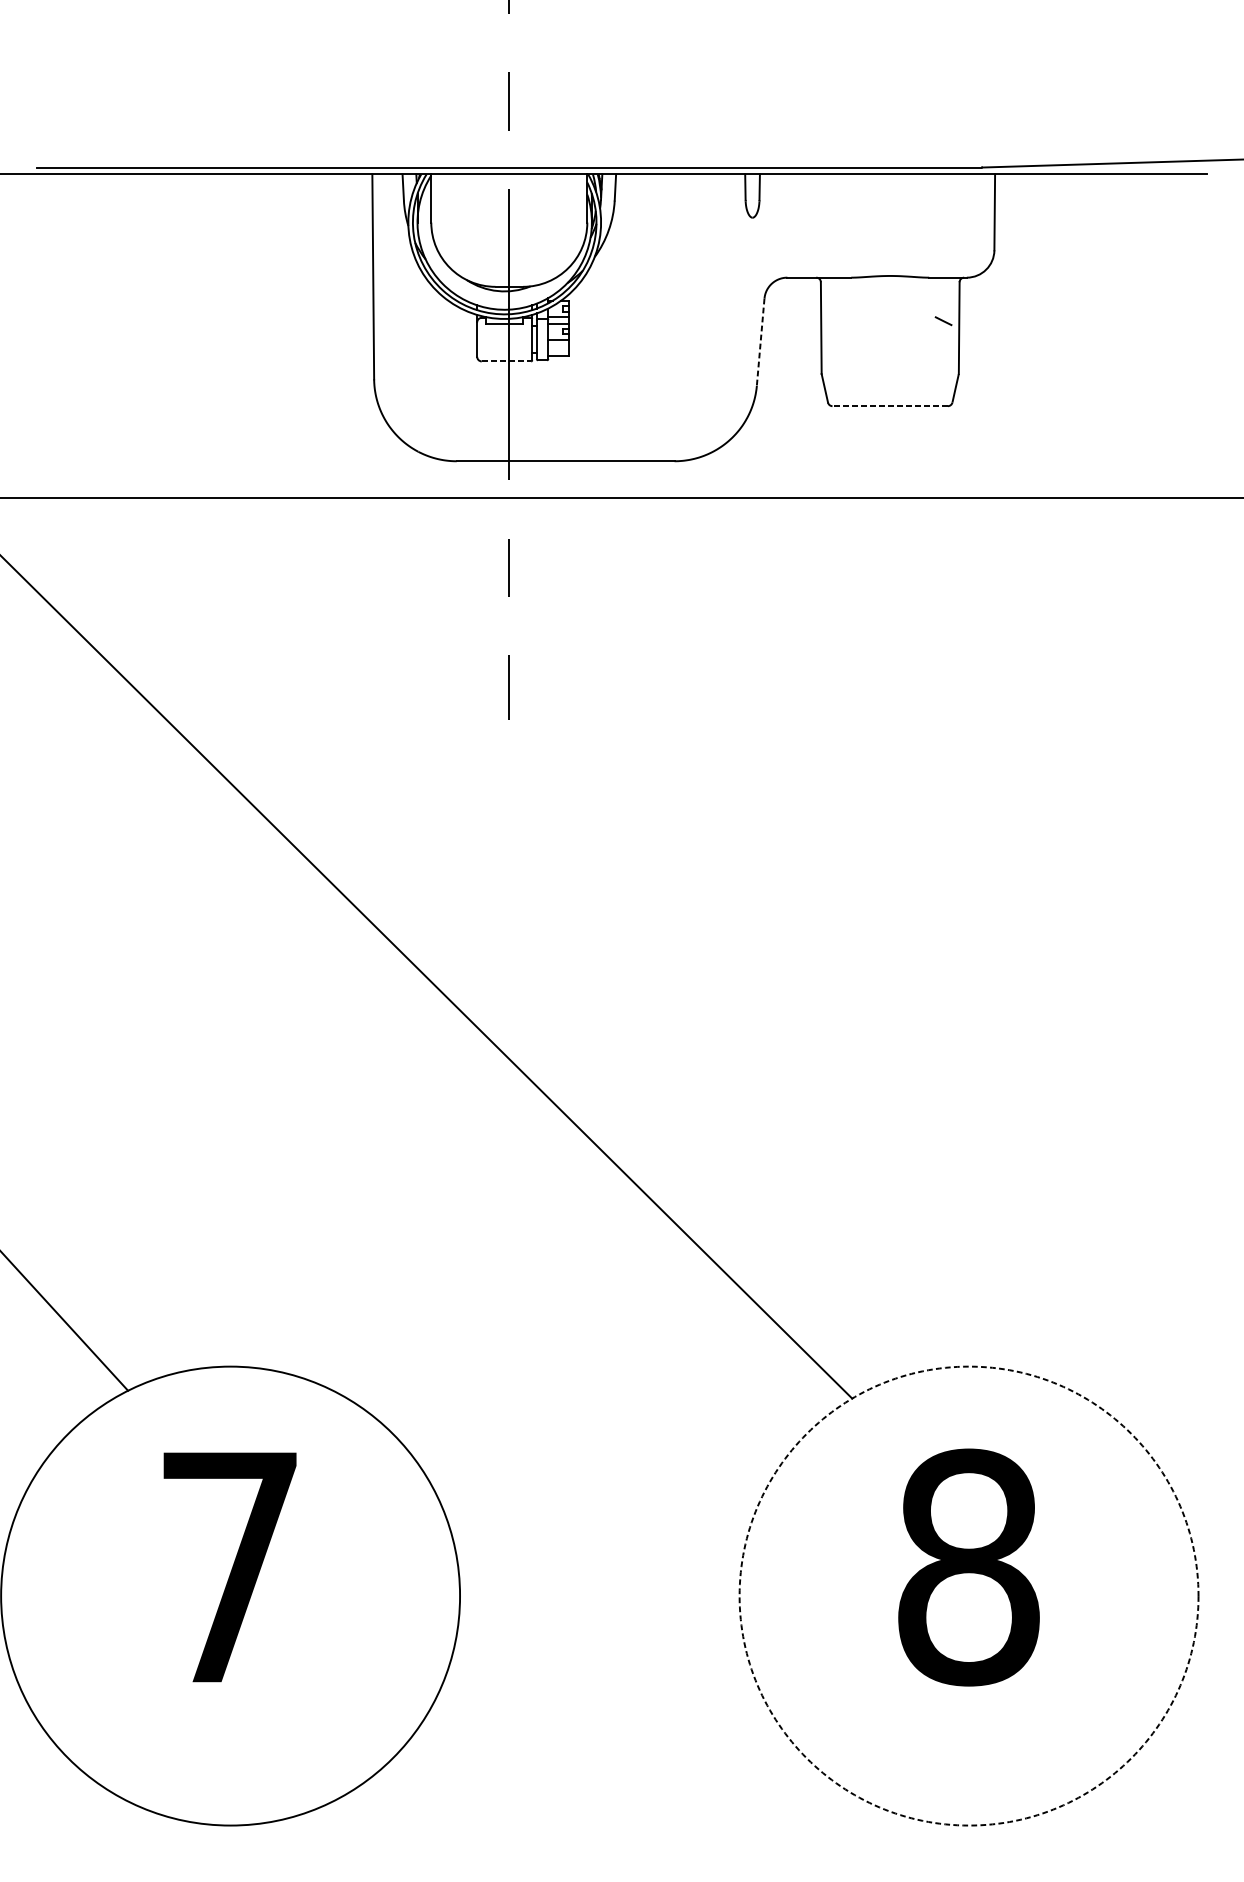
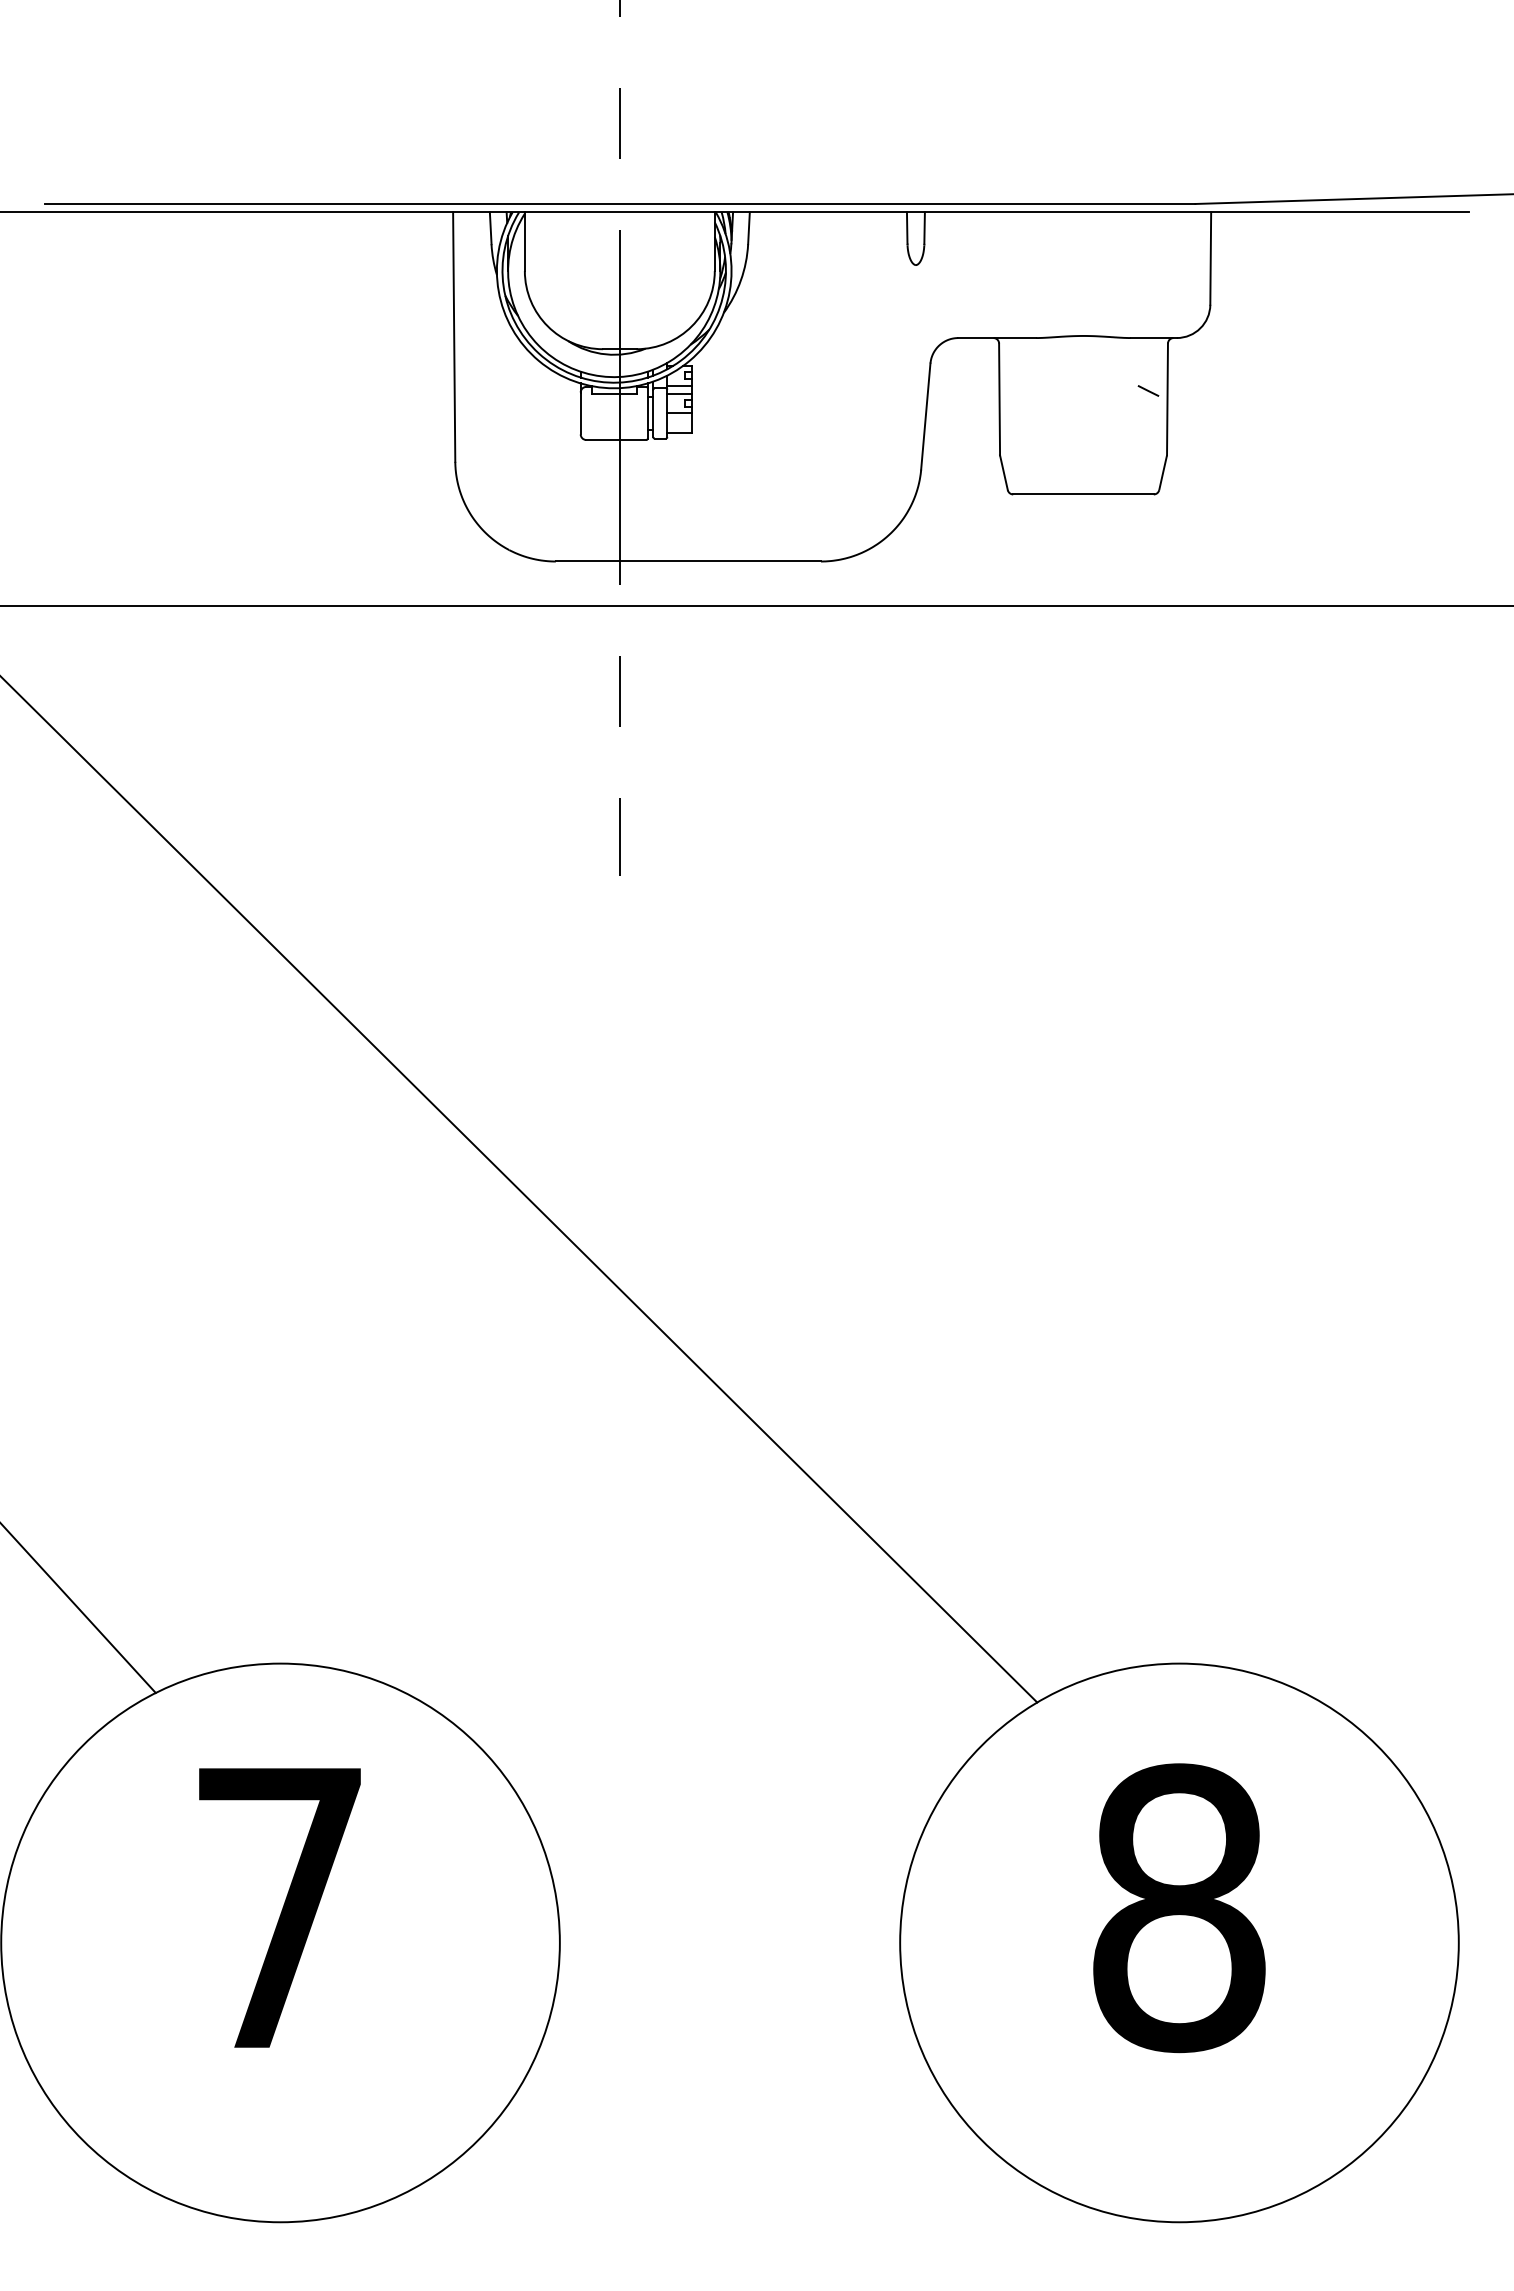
line: (760, 342) -> (925, 417), dashed -> solid
line: (506, 361) -> (616, 440), dashed -> solid
line: (890, 406) -> (1083, 494), dashed -> solid
circle: (969, 1595) -> (1179, 1942), dashed -> solid

